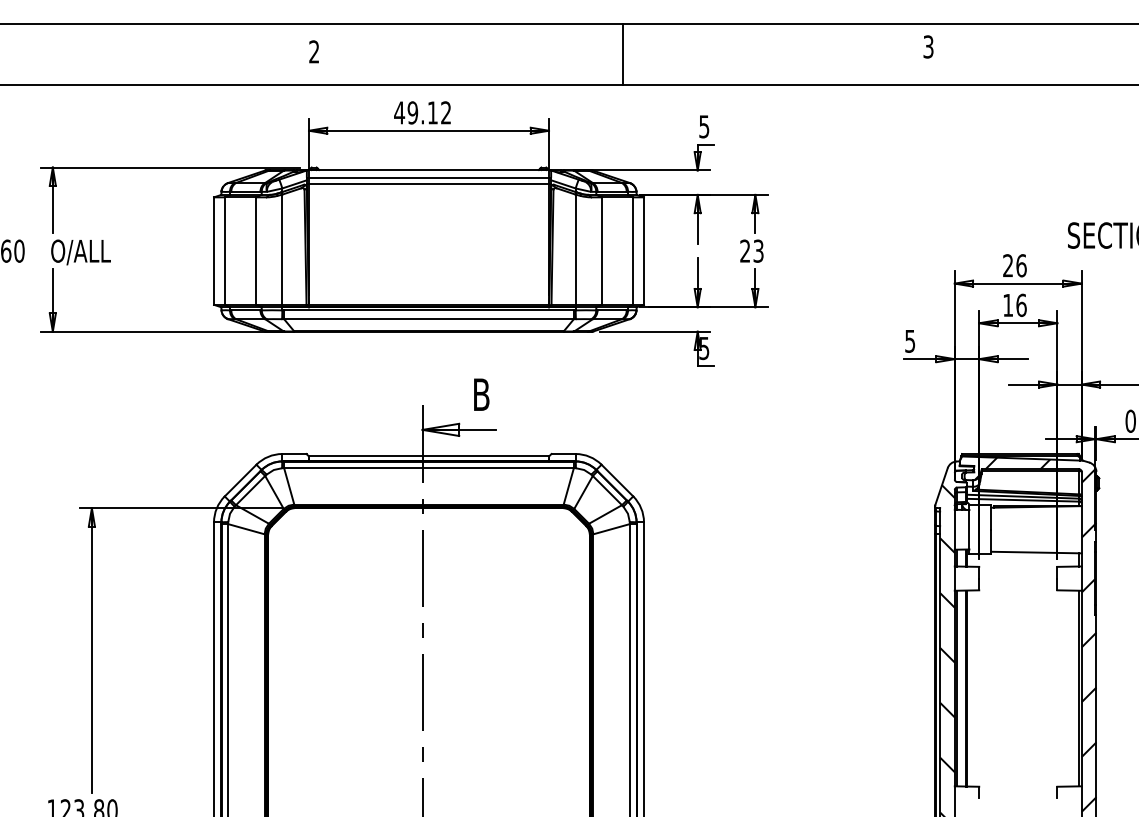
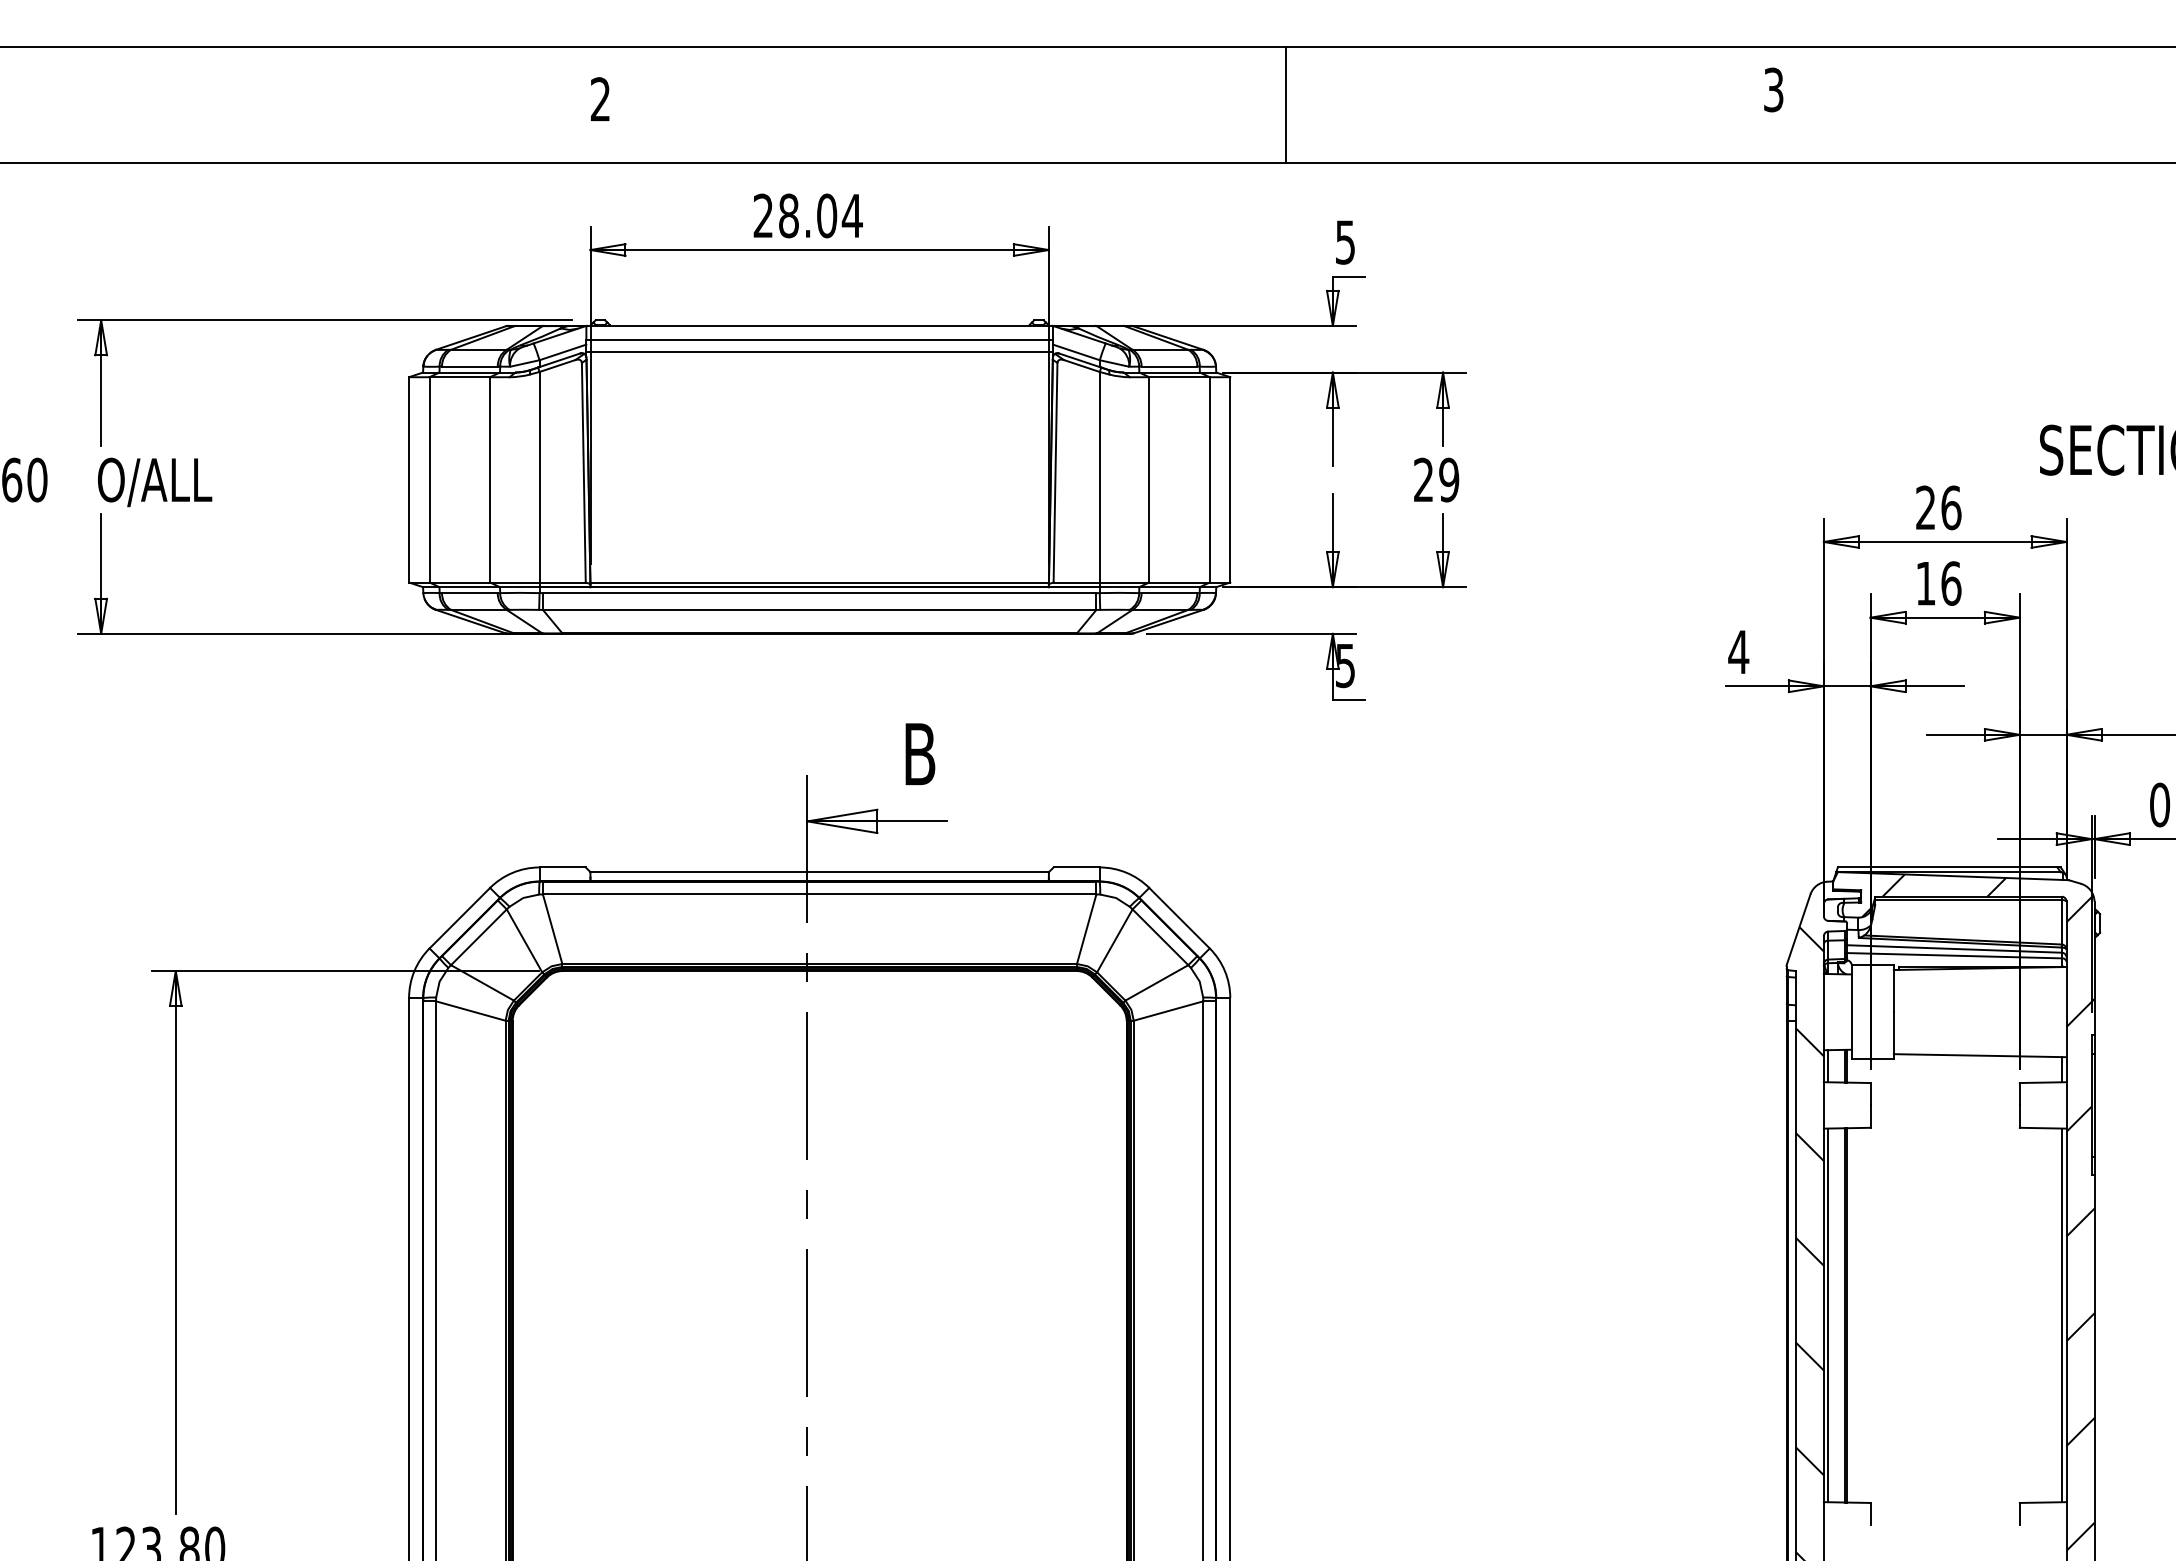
line: (623, 54) -> (1286, 104), moved
text: (422, 112) -> (807, 215), 49.12 -> 28.04
text: (758, 250) -> (1448, 478), 23 -> 29
text: (909, 341) -> (1737, 652), 5 -> 4

